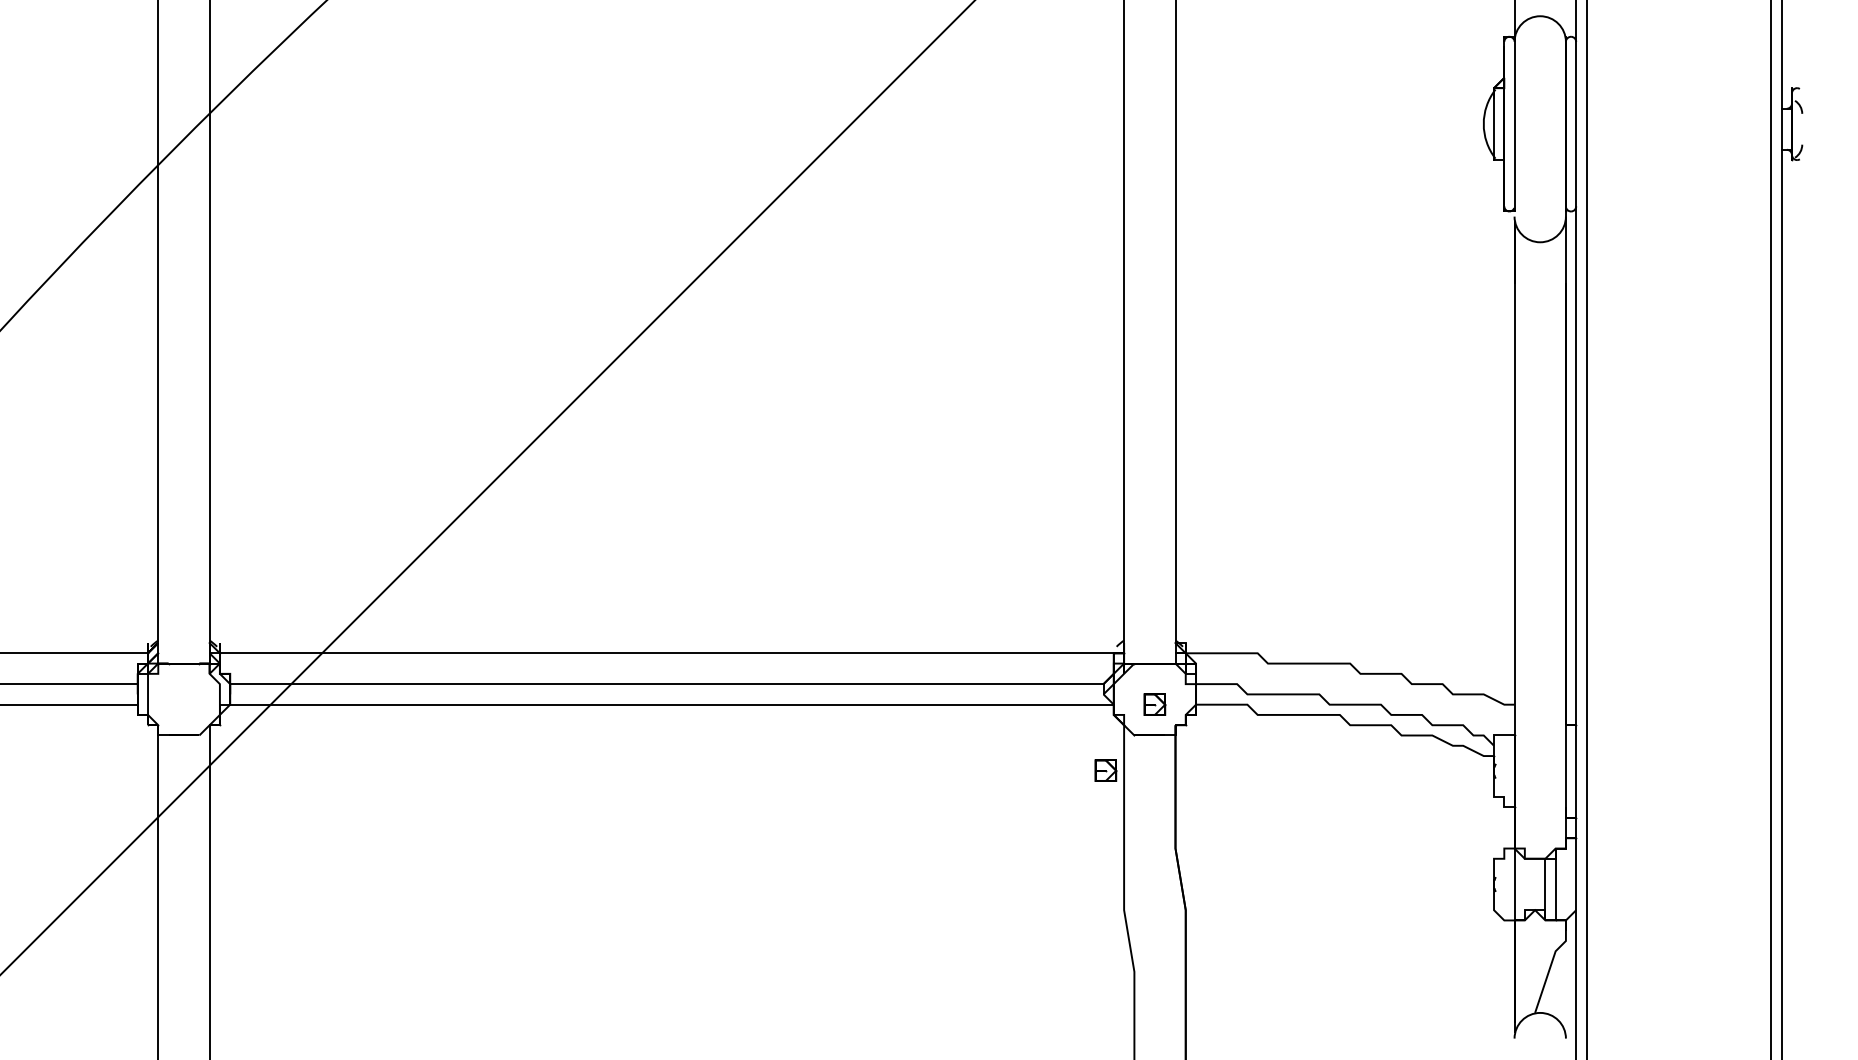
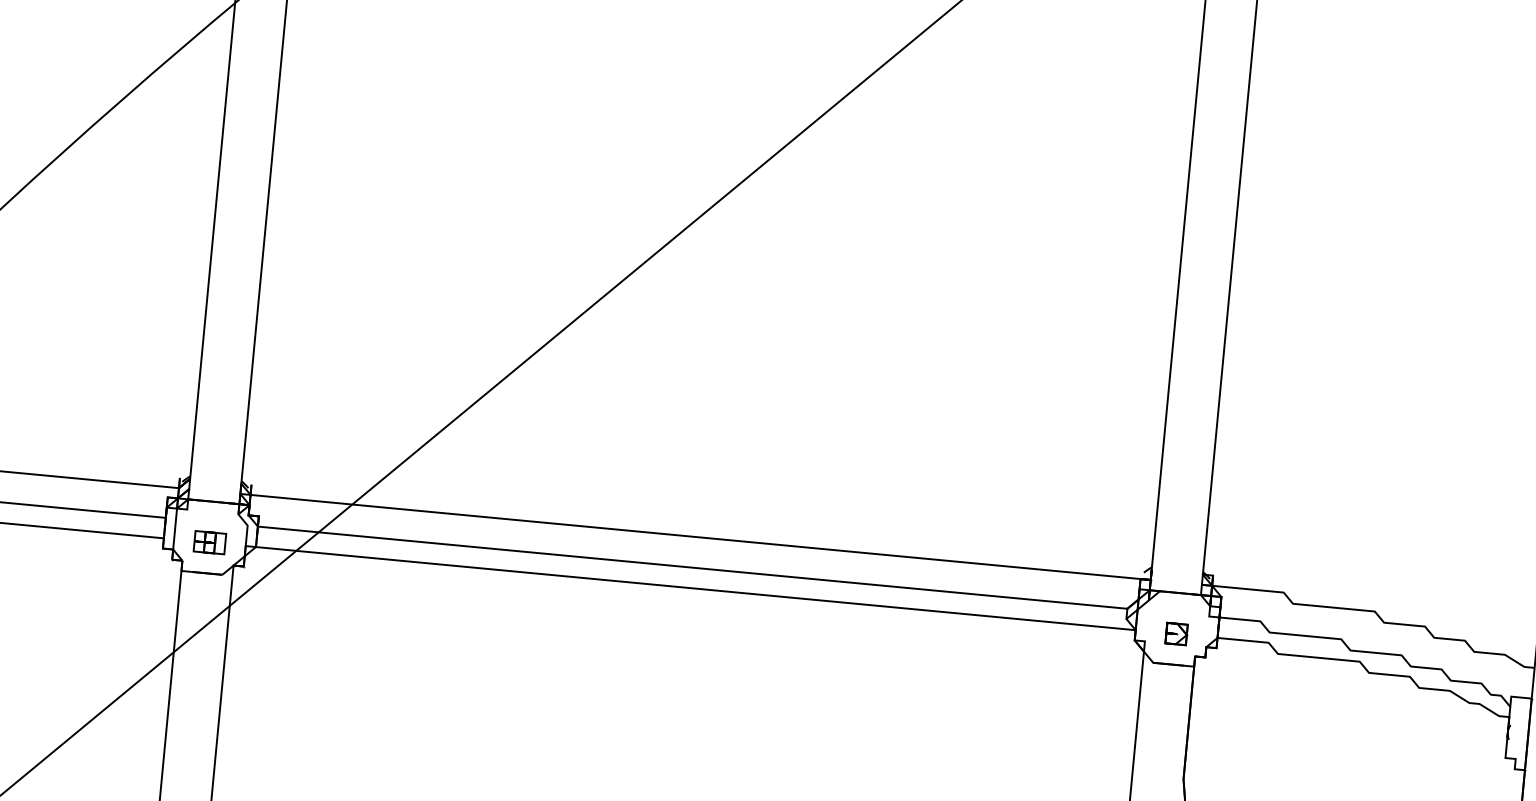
part: (183, 704) -> (209, 542), added
part: (1105, 770) -> (1121, 694), removed

